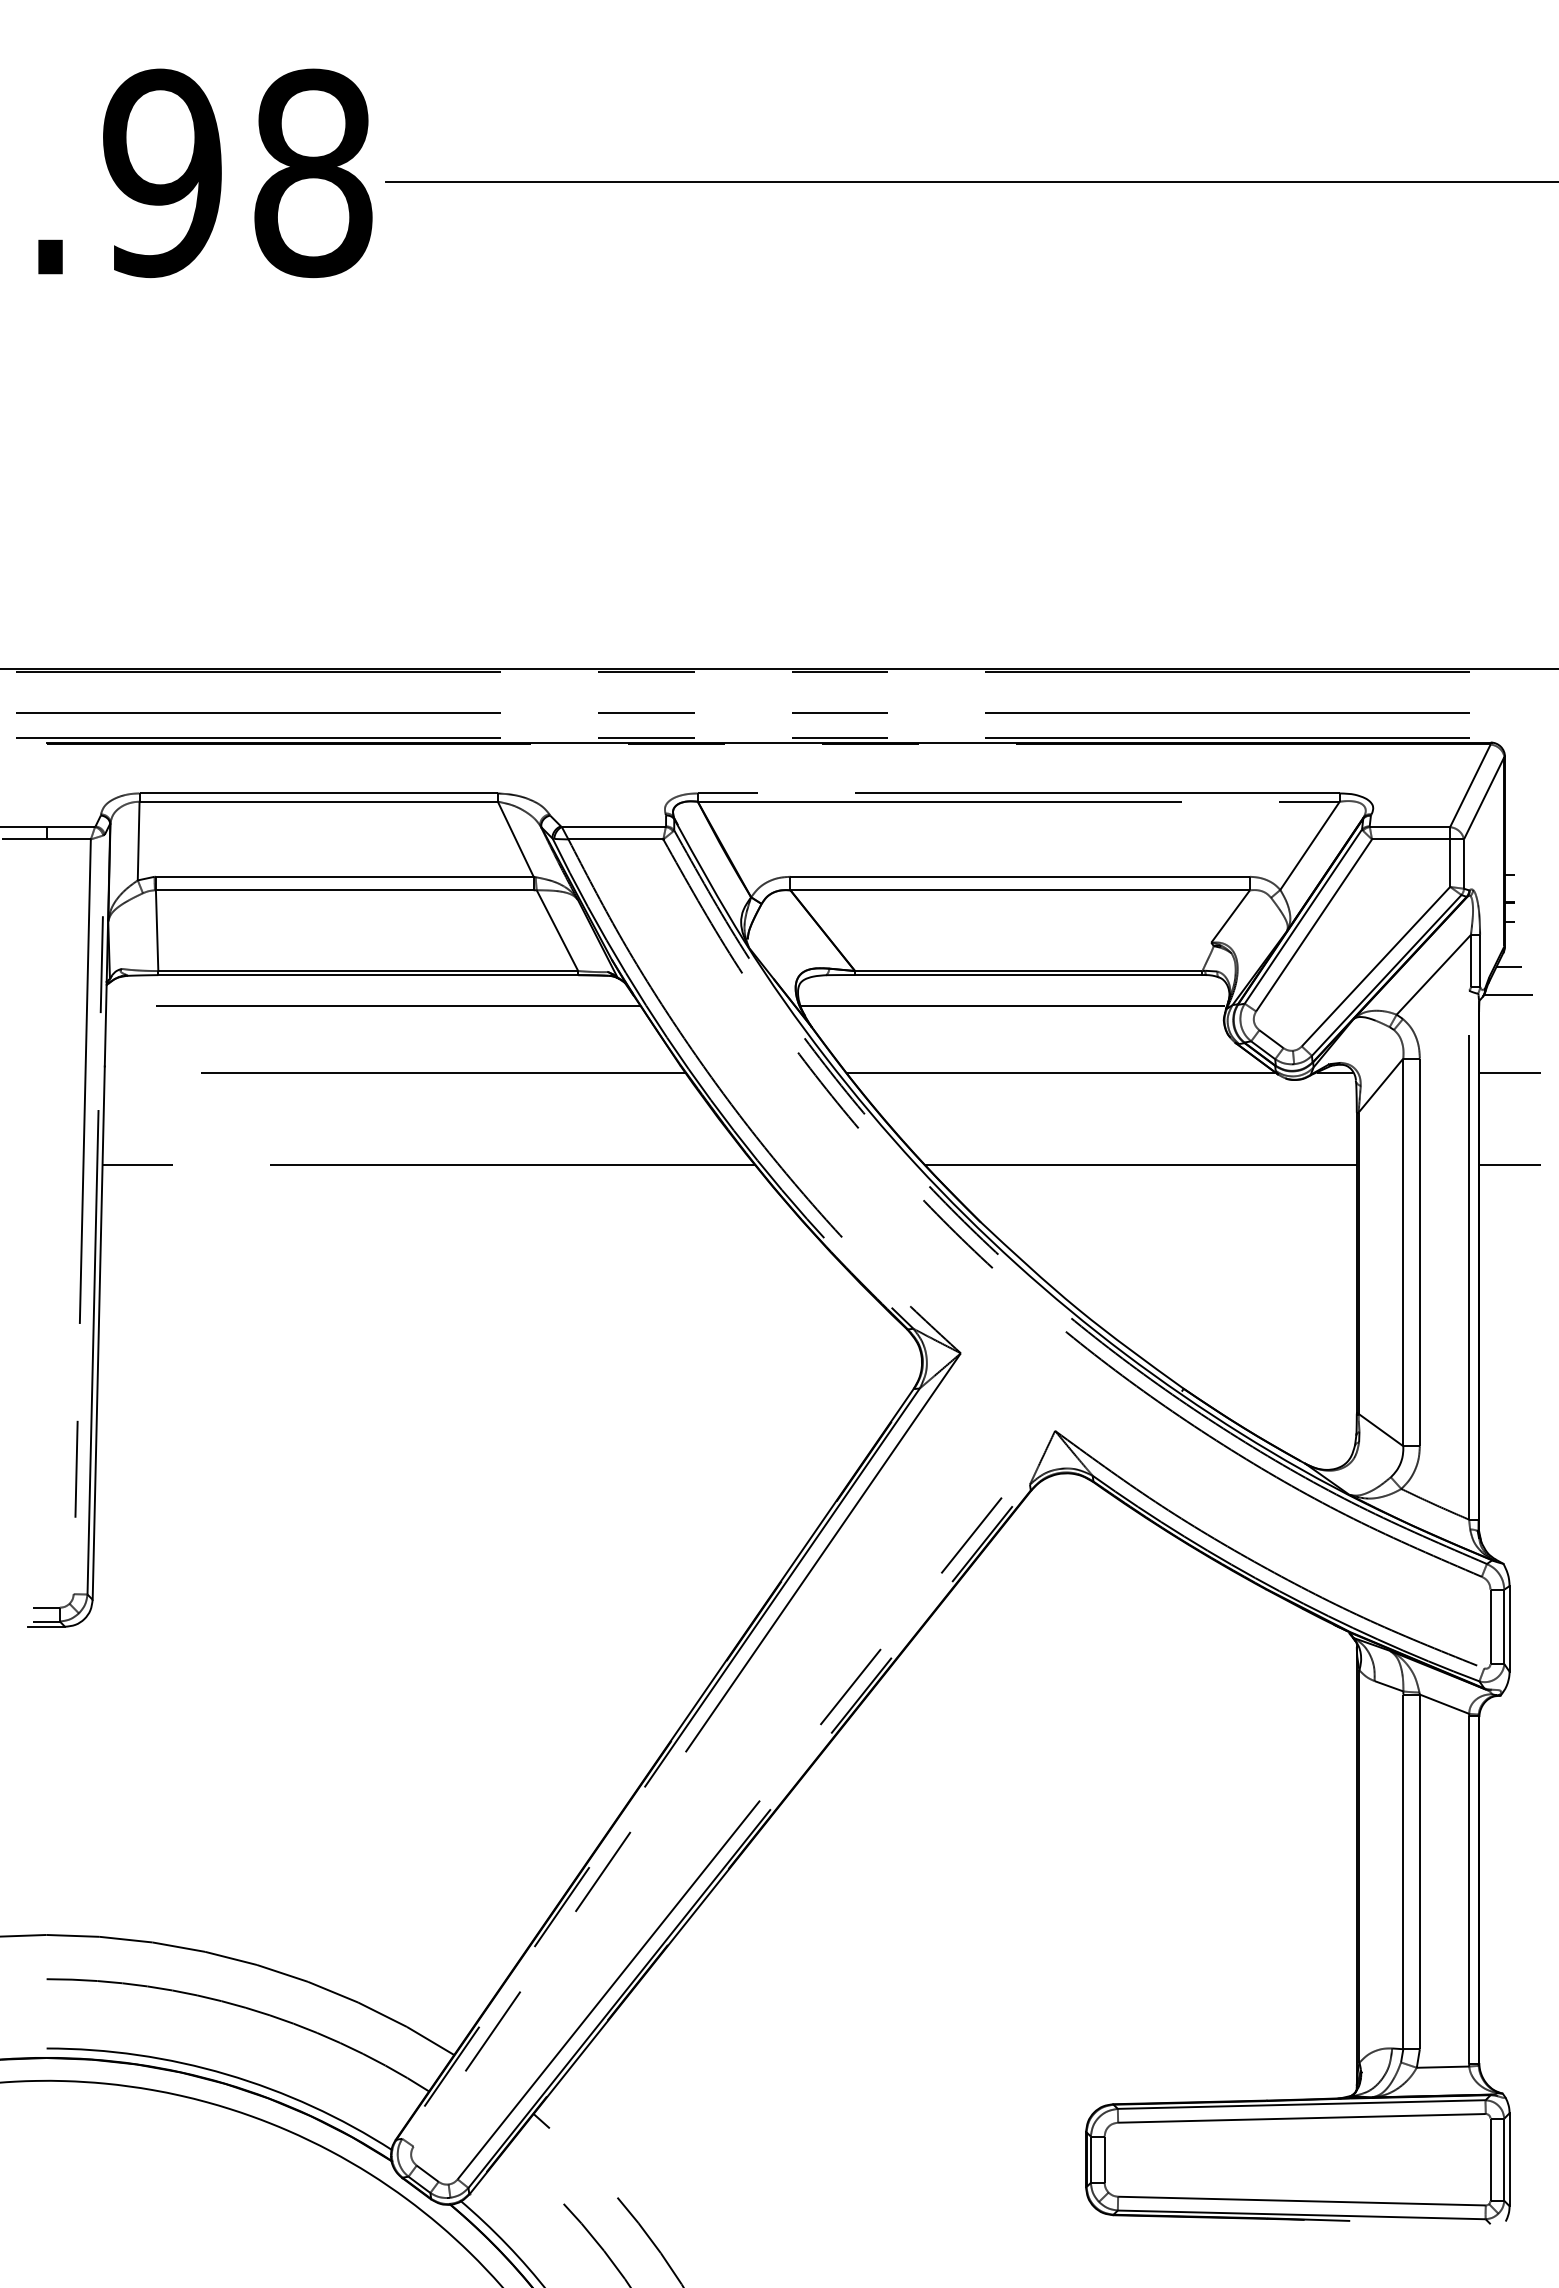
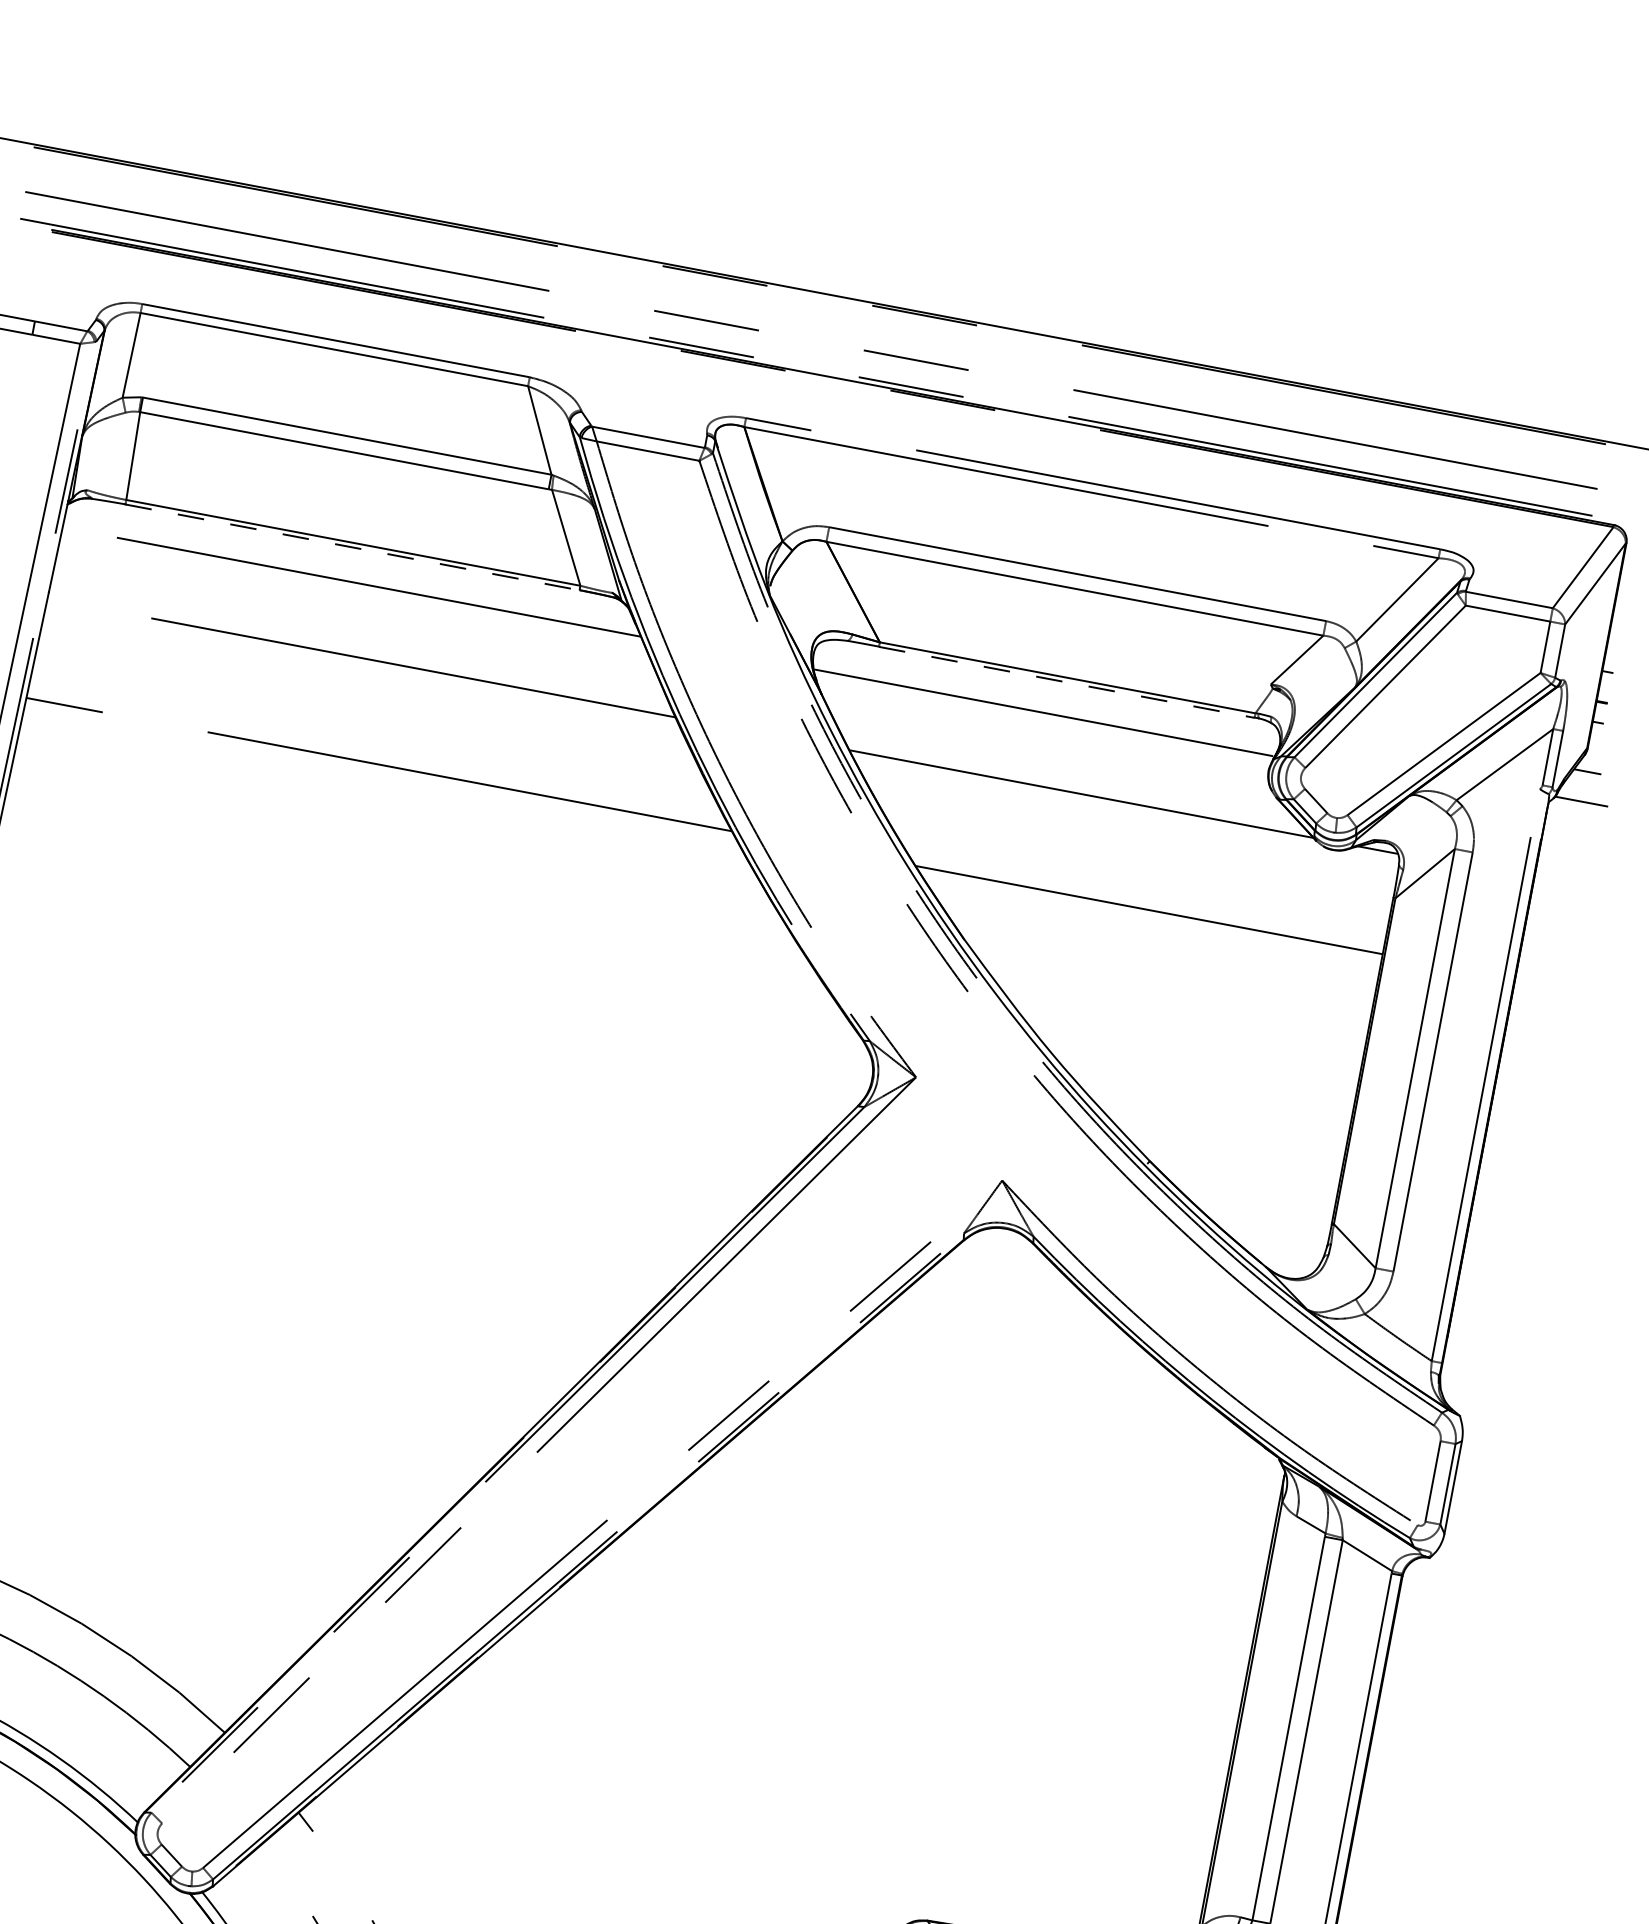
line: (368, 975) -> (352, 547), solid -> dashed
line: (1028, 975) -> (1066, 682), solid -> dashed
line: (1510, 1072) -> (1567, 885), removed
line: (1510, 1164) -> (1549, 985), removed

